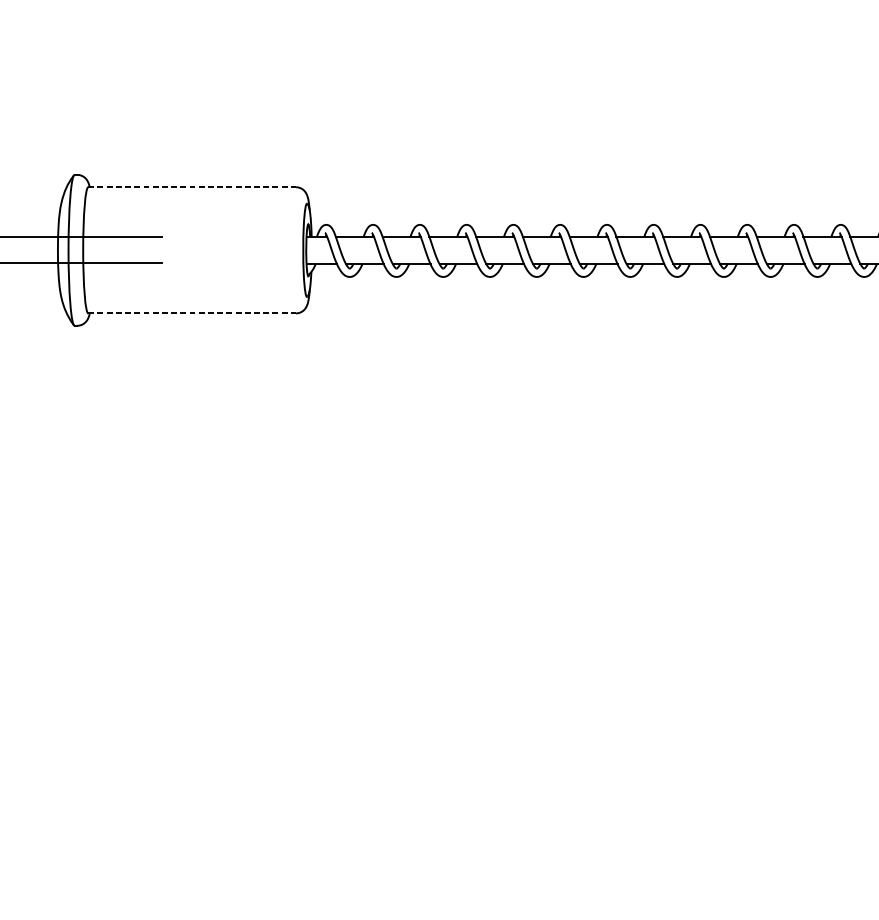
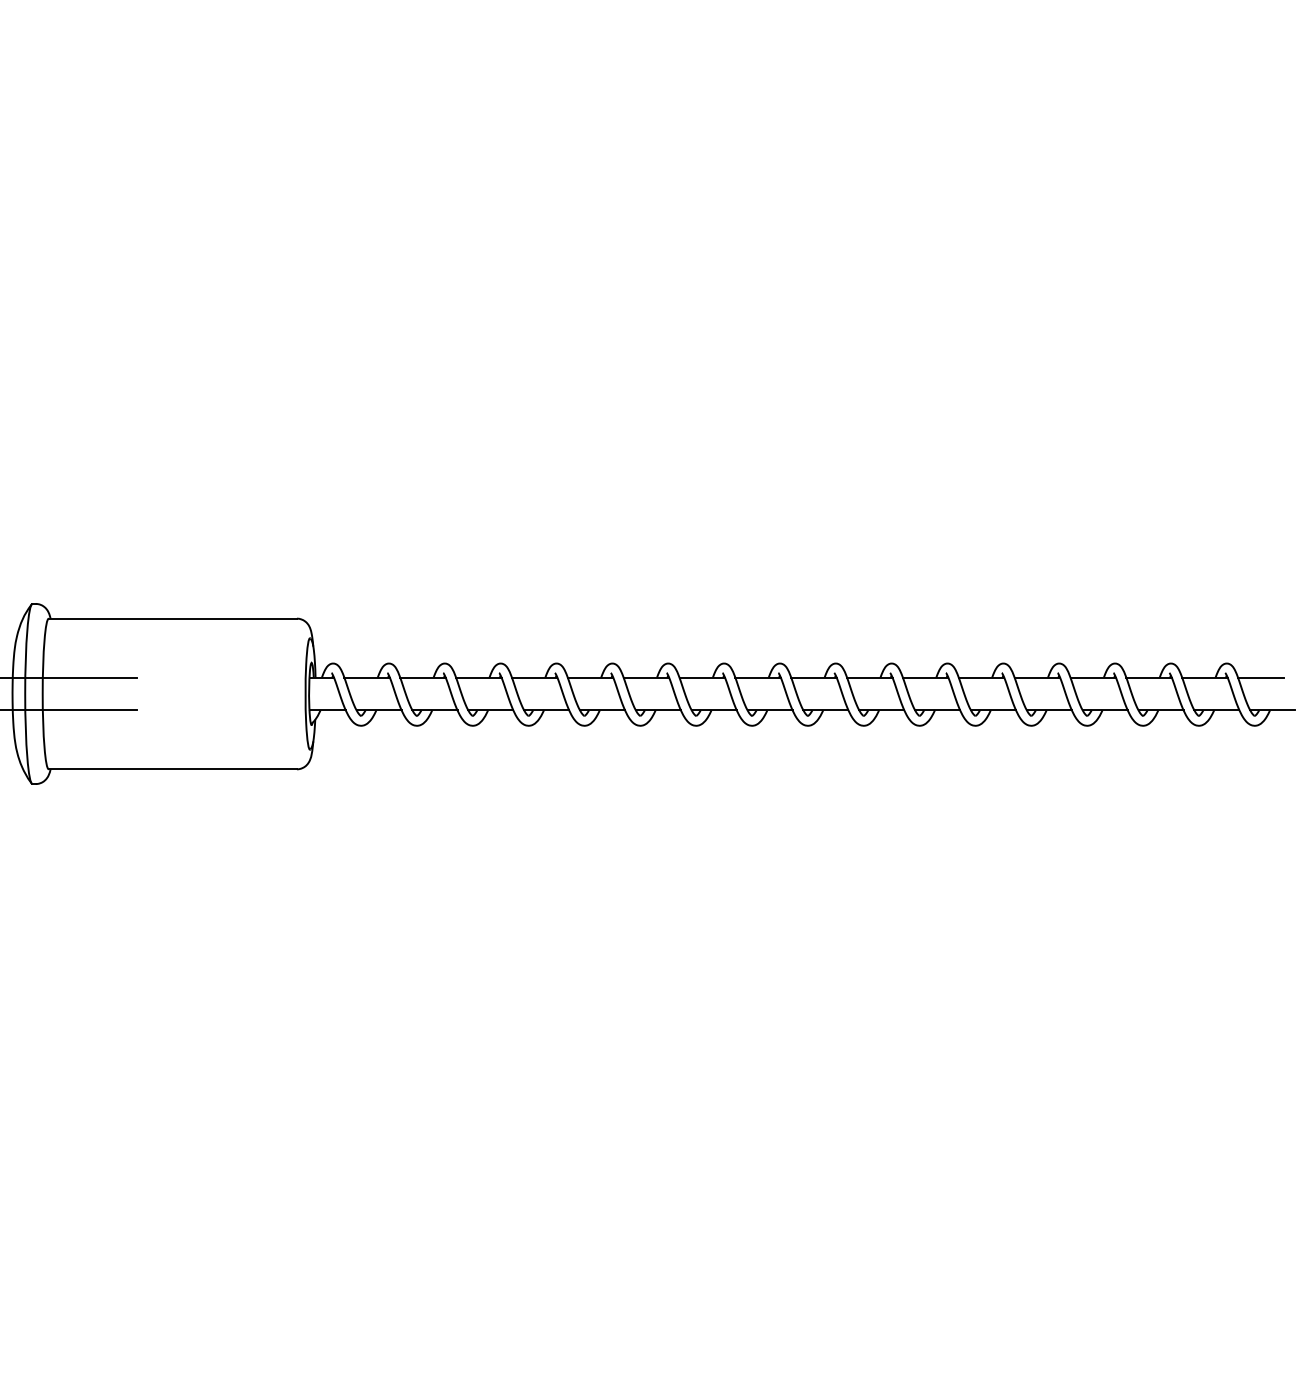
line: (192, 187) -> (173, 618), dashed -> solid
line: (192, 313) -> (173, 769), dashed -> solid

